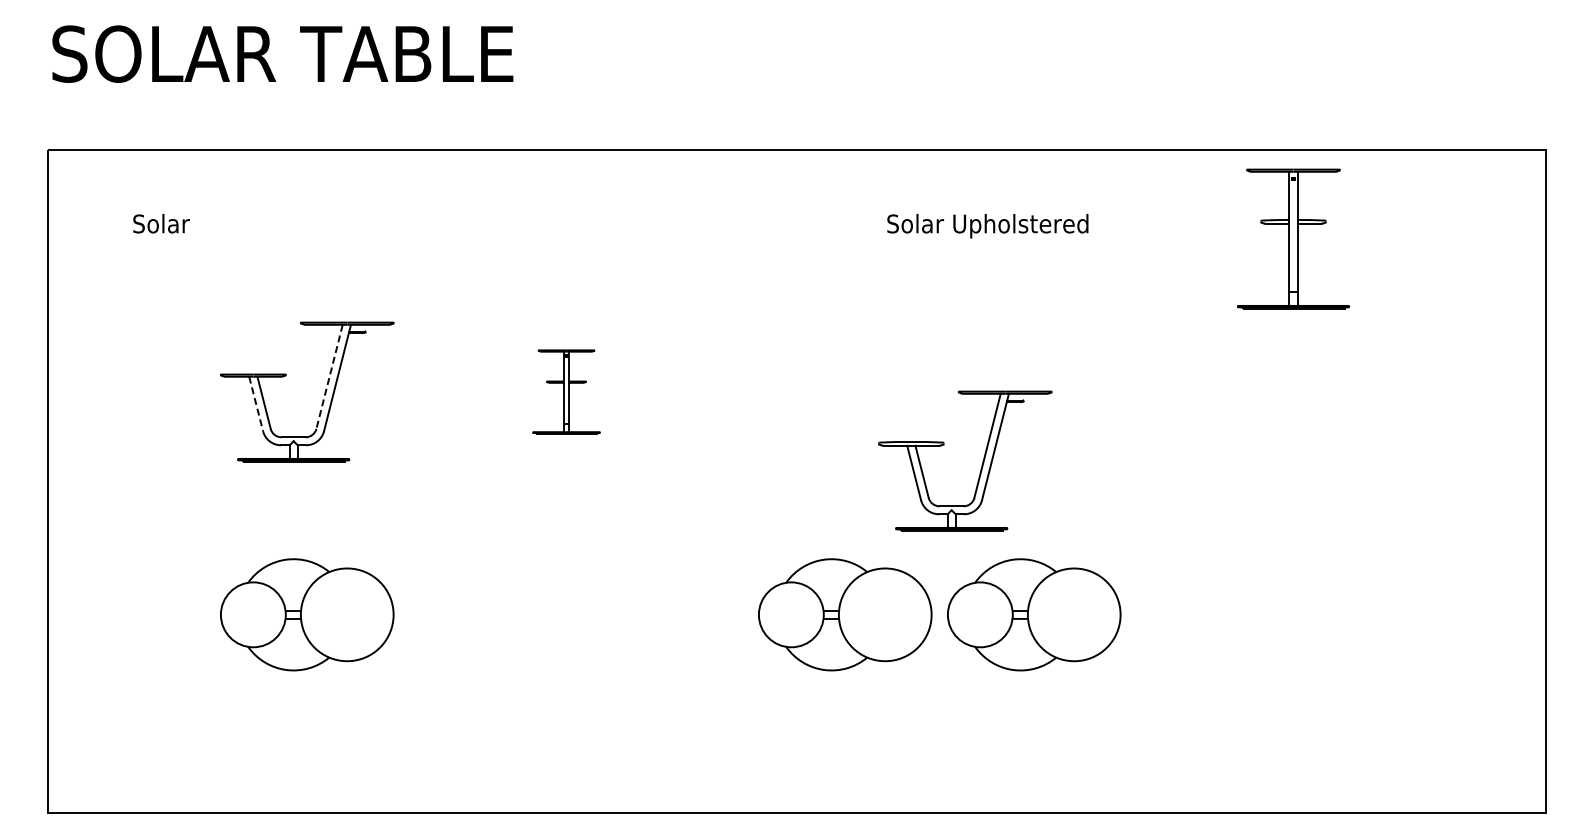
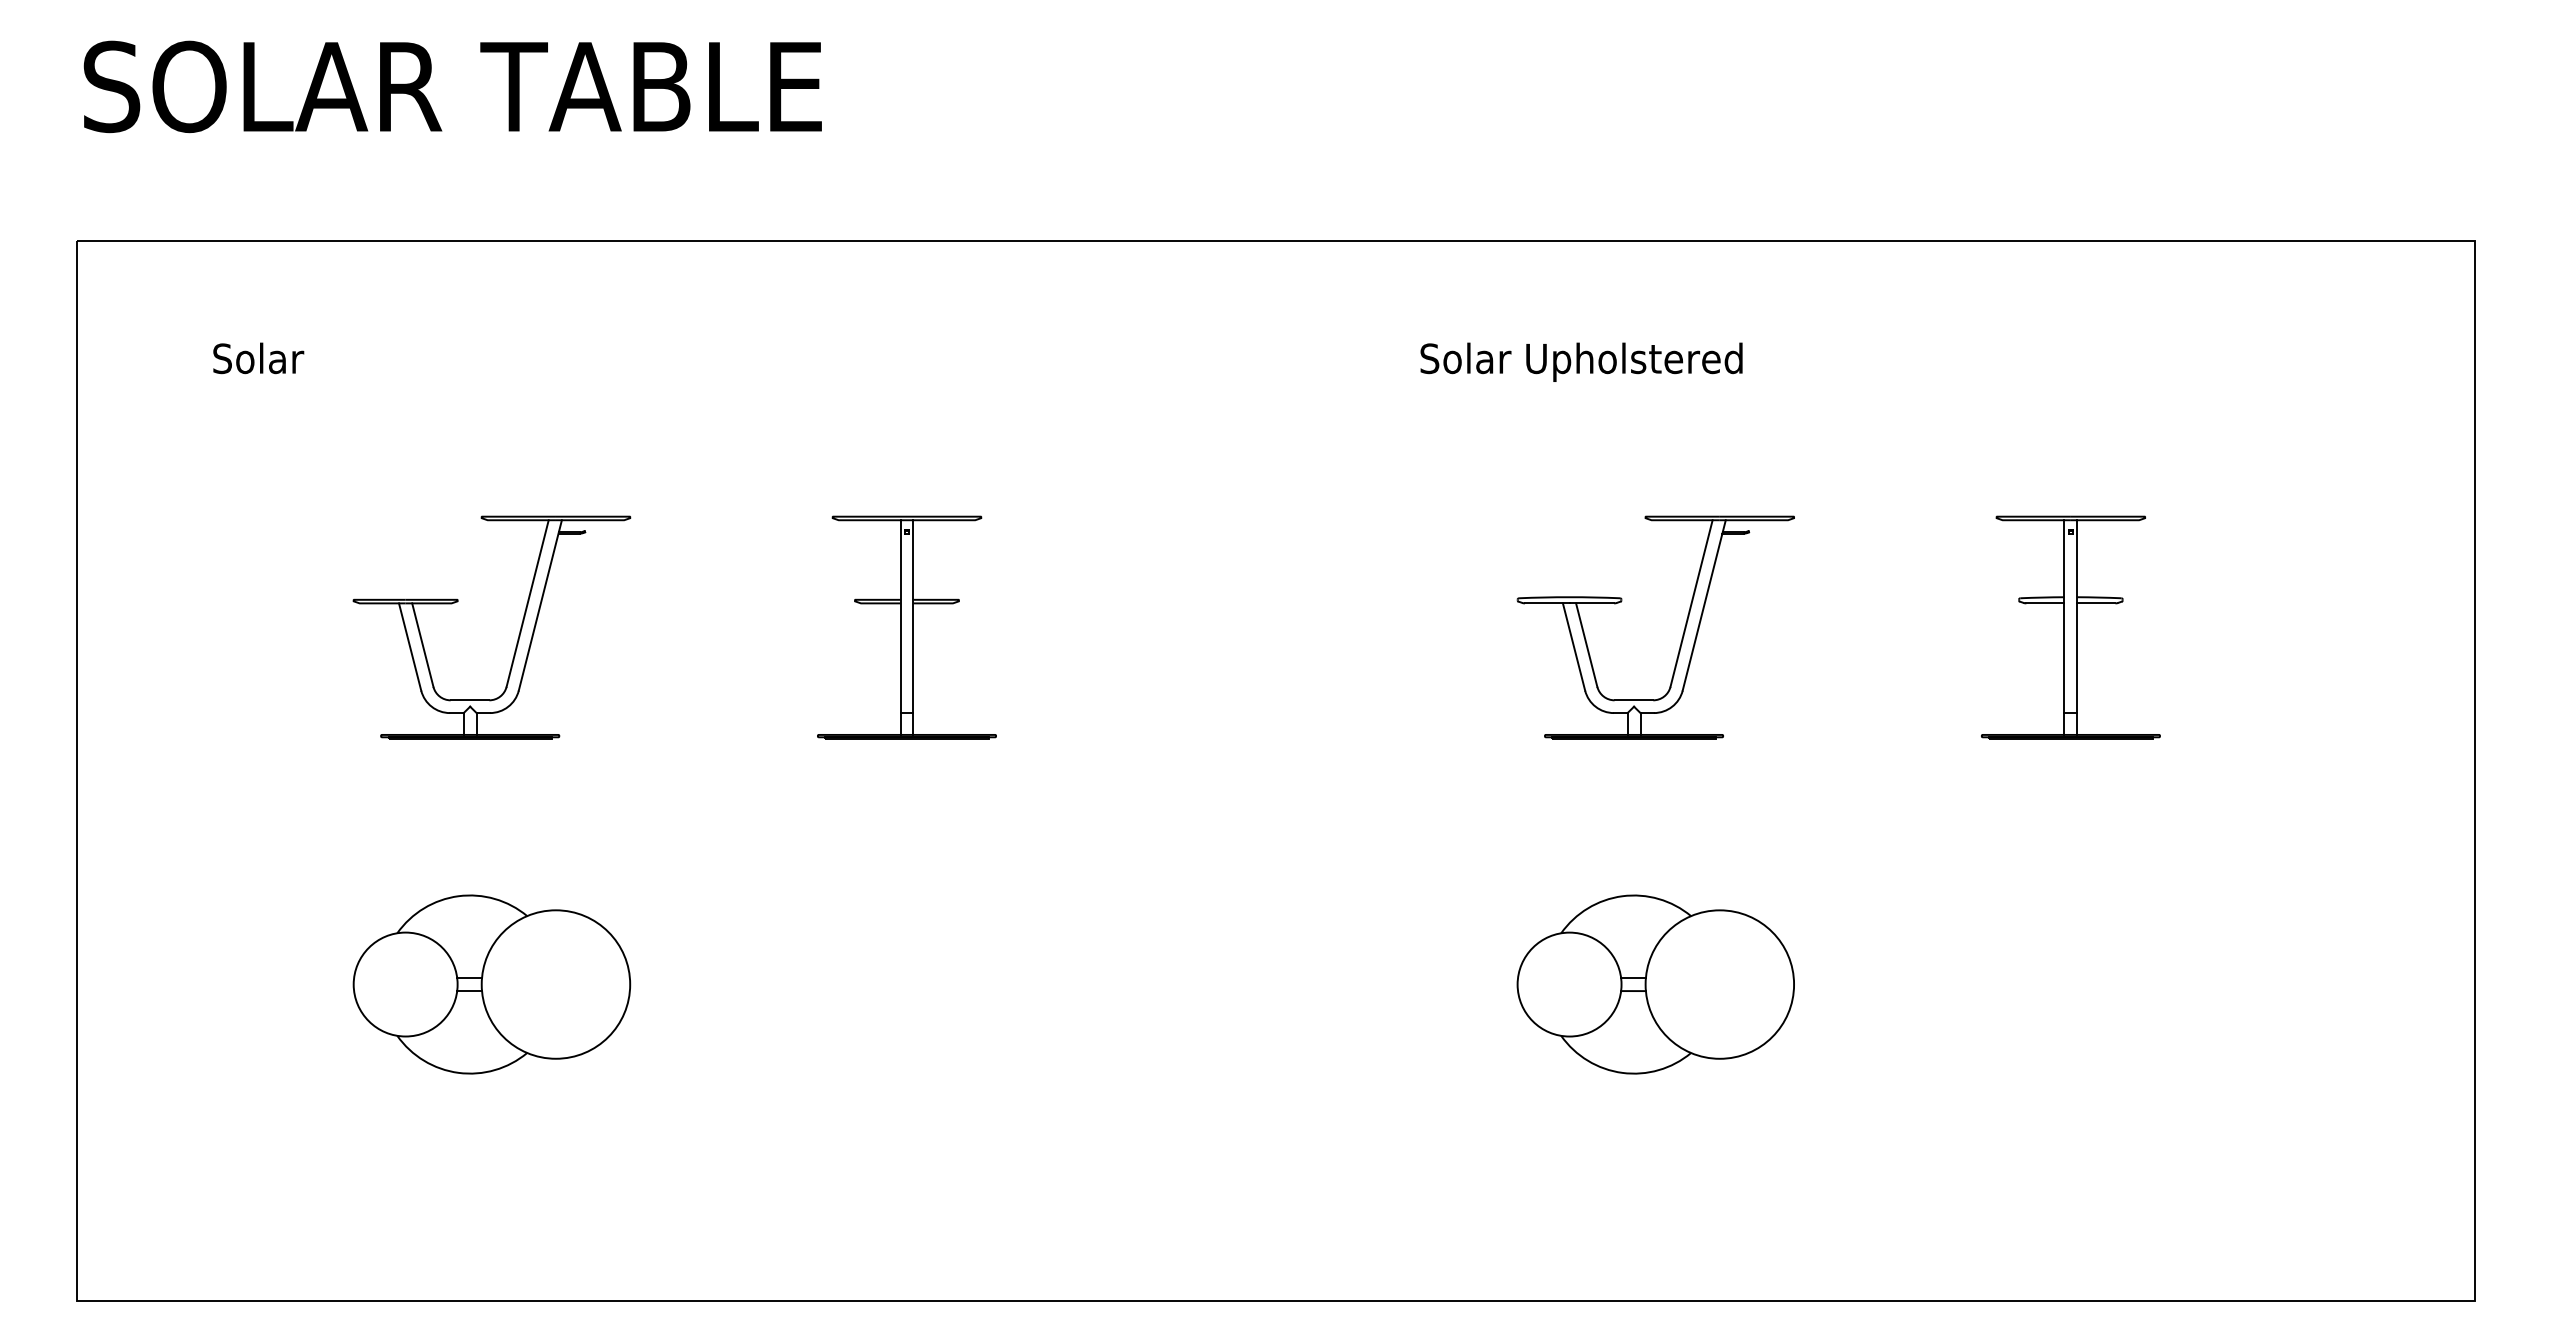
part: (1293, 238) -> (2070, 626), moved
line: (329, 376) -> (527, 602), dashed -> solid
part: (566, 391) -> (906, 626), size x1.67
line: (256, 404) -> (410, 647), dashed -> solid
part: (981, 464) -> (1681, 633), moved
part: (845, 614) -> (1353, 983), removed

